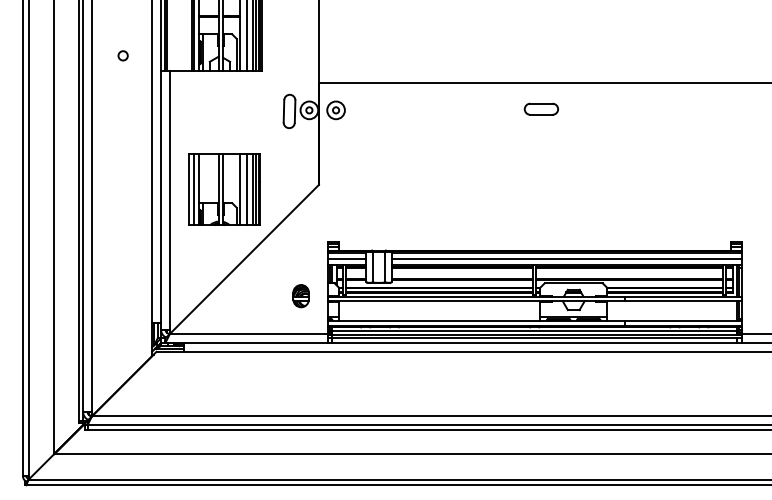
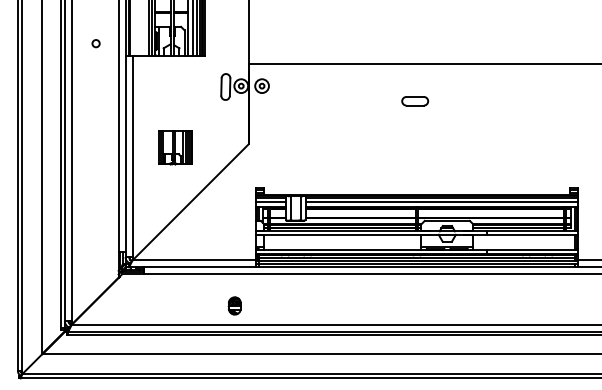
part: (541, 109) -> (415, 101), moved
part: (225, 189) -> (175, 147), size x0.6
part: (300, 295) -> (234, 305), moved

